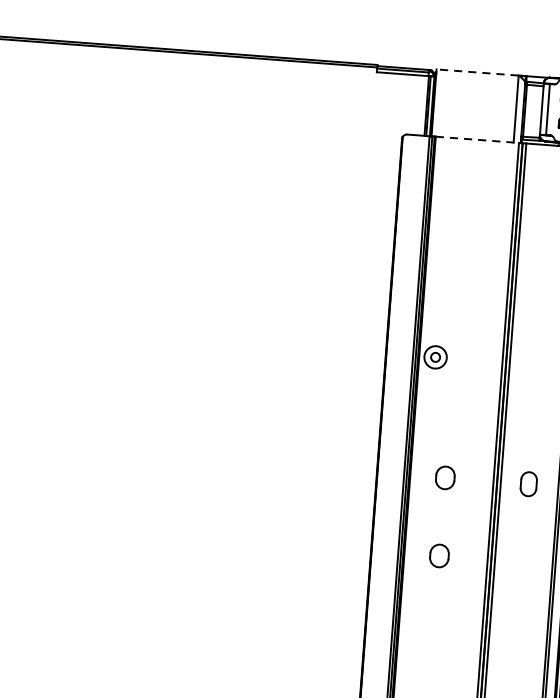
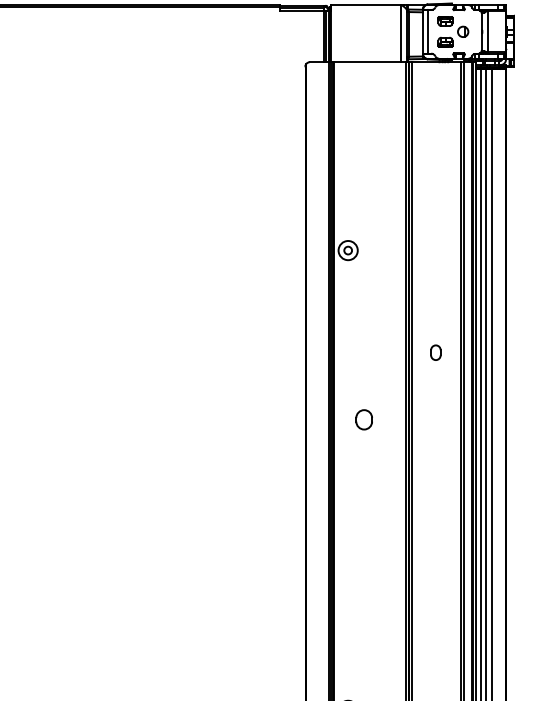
line: (477, 72) -> (365, 4), dashed -> solid
line: (476, 140) -> (369, 62), dashed -> solid
part: (444, 477) -> (363, 352), removed
part: (528, 483) -> (435, 352), size x0.71

